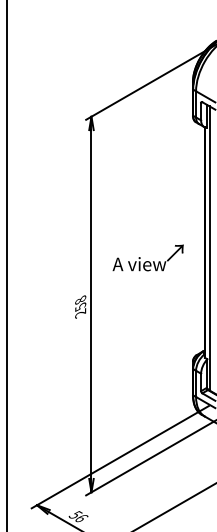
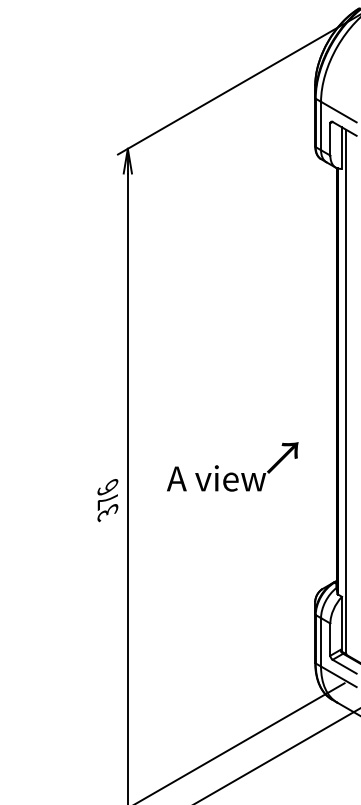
text: (147, 257) -> (231, 466), moved
text: (80, 306) -> (107, 499), 258 -> 376

